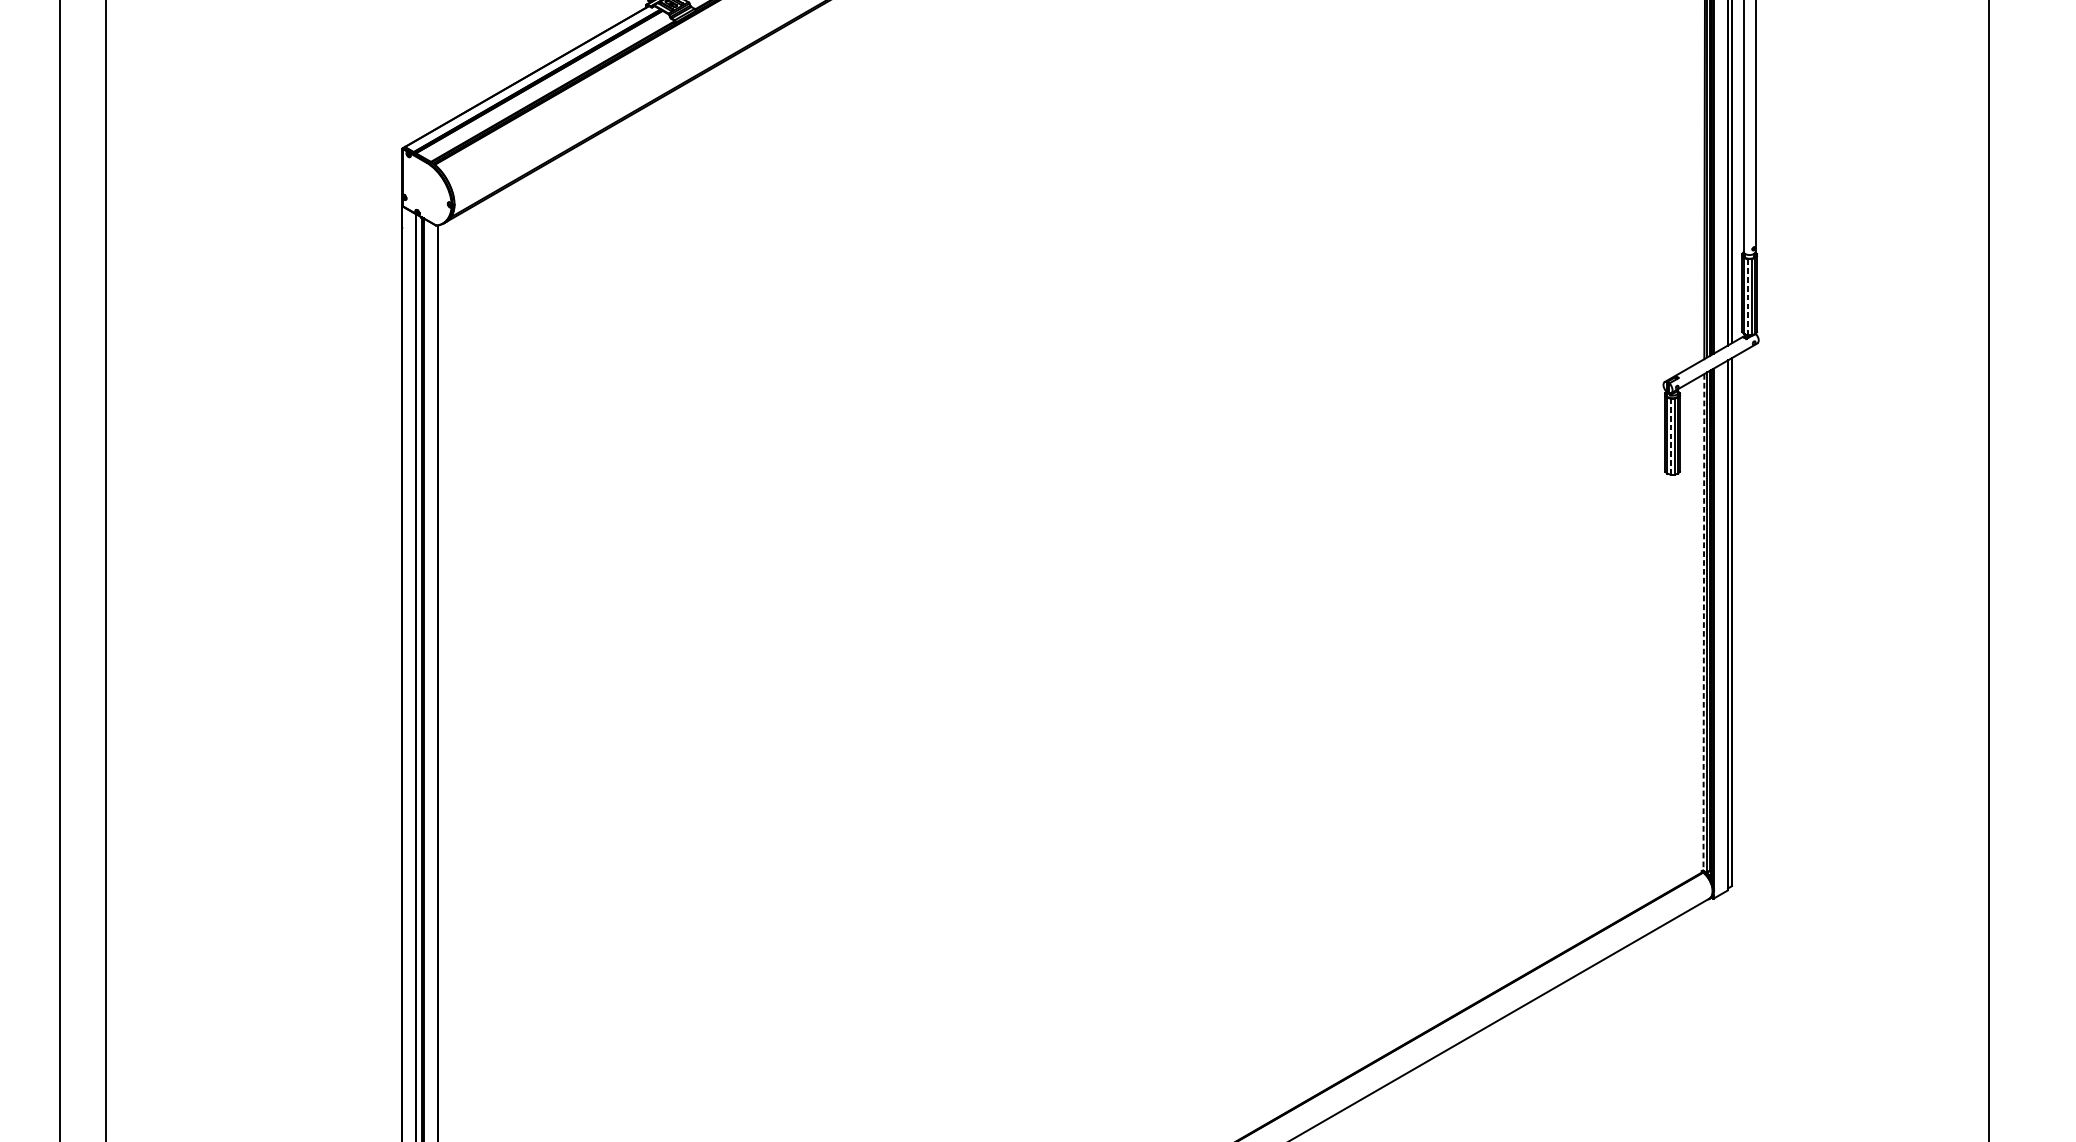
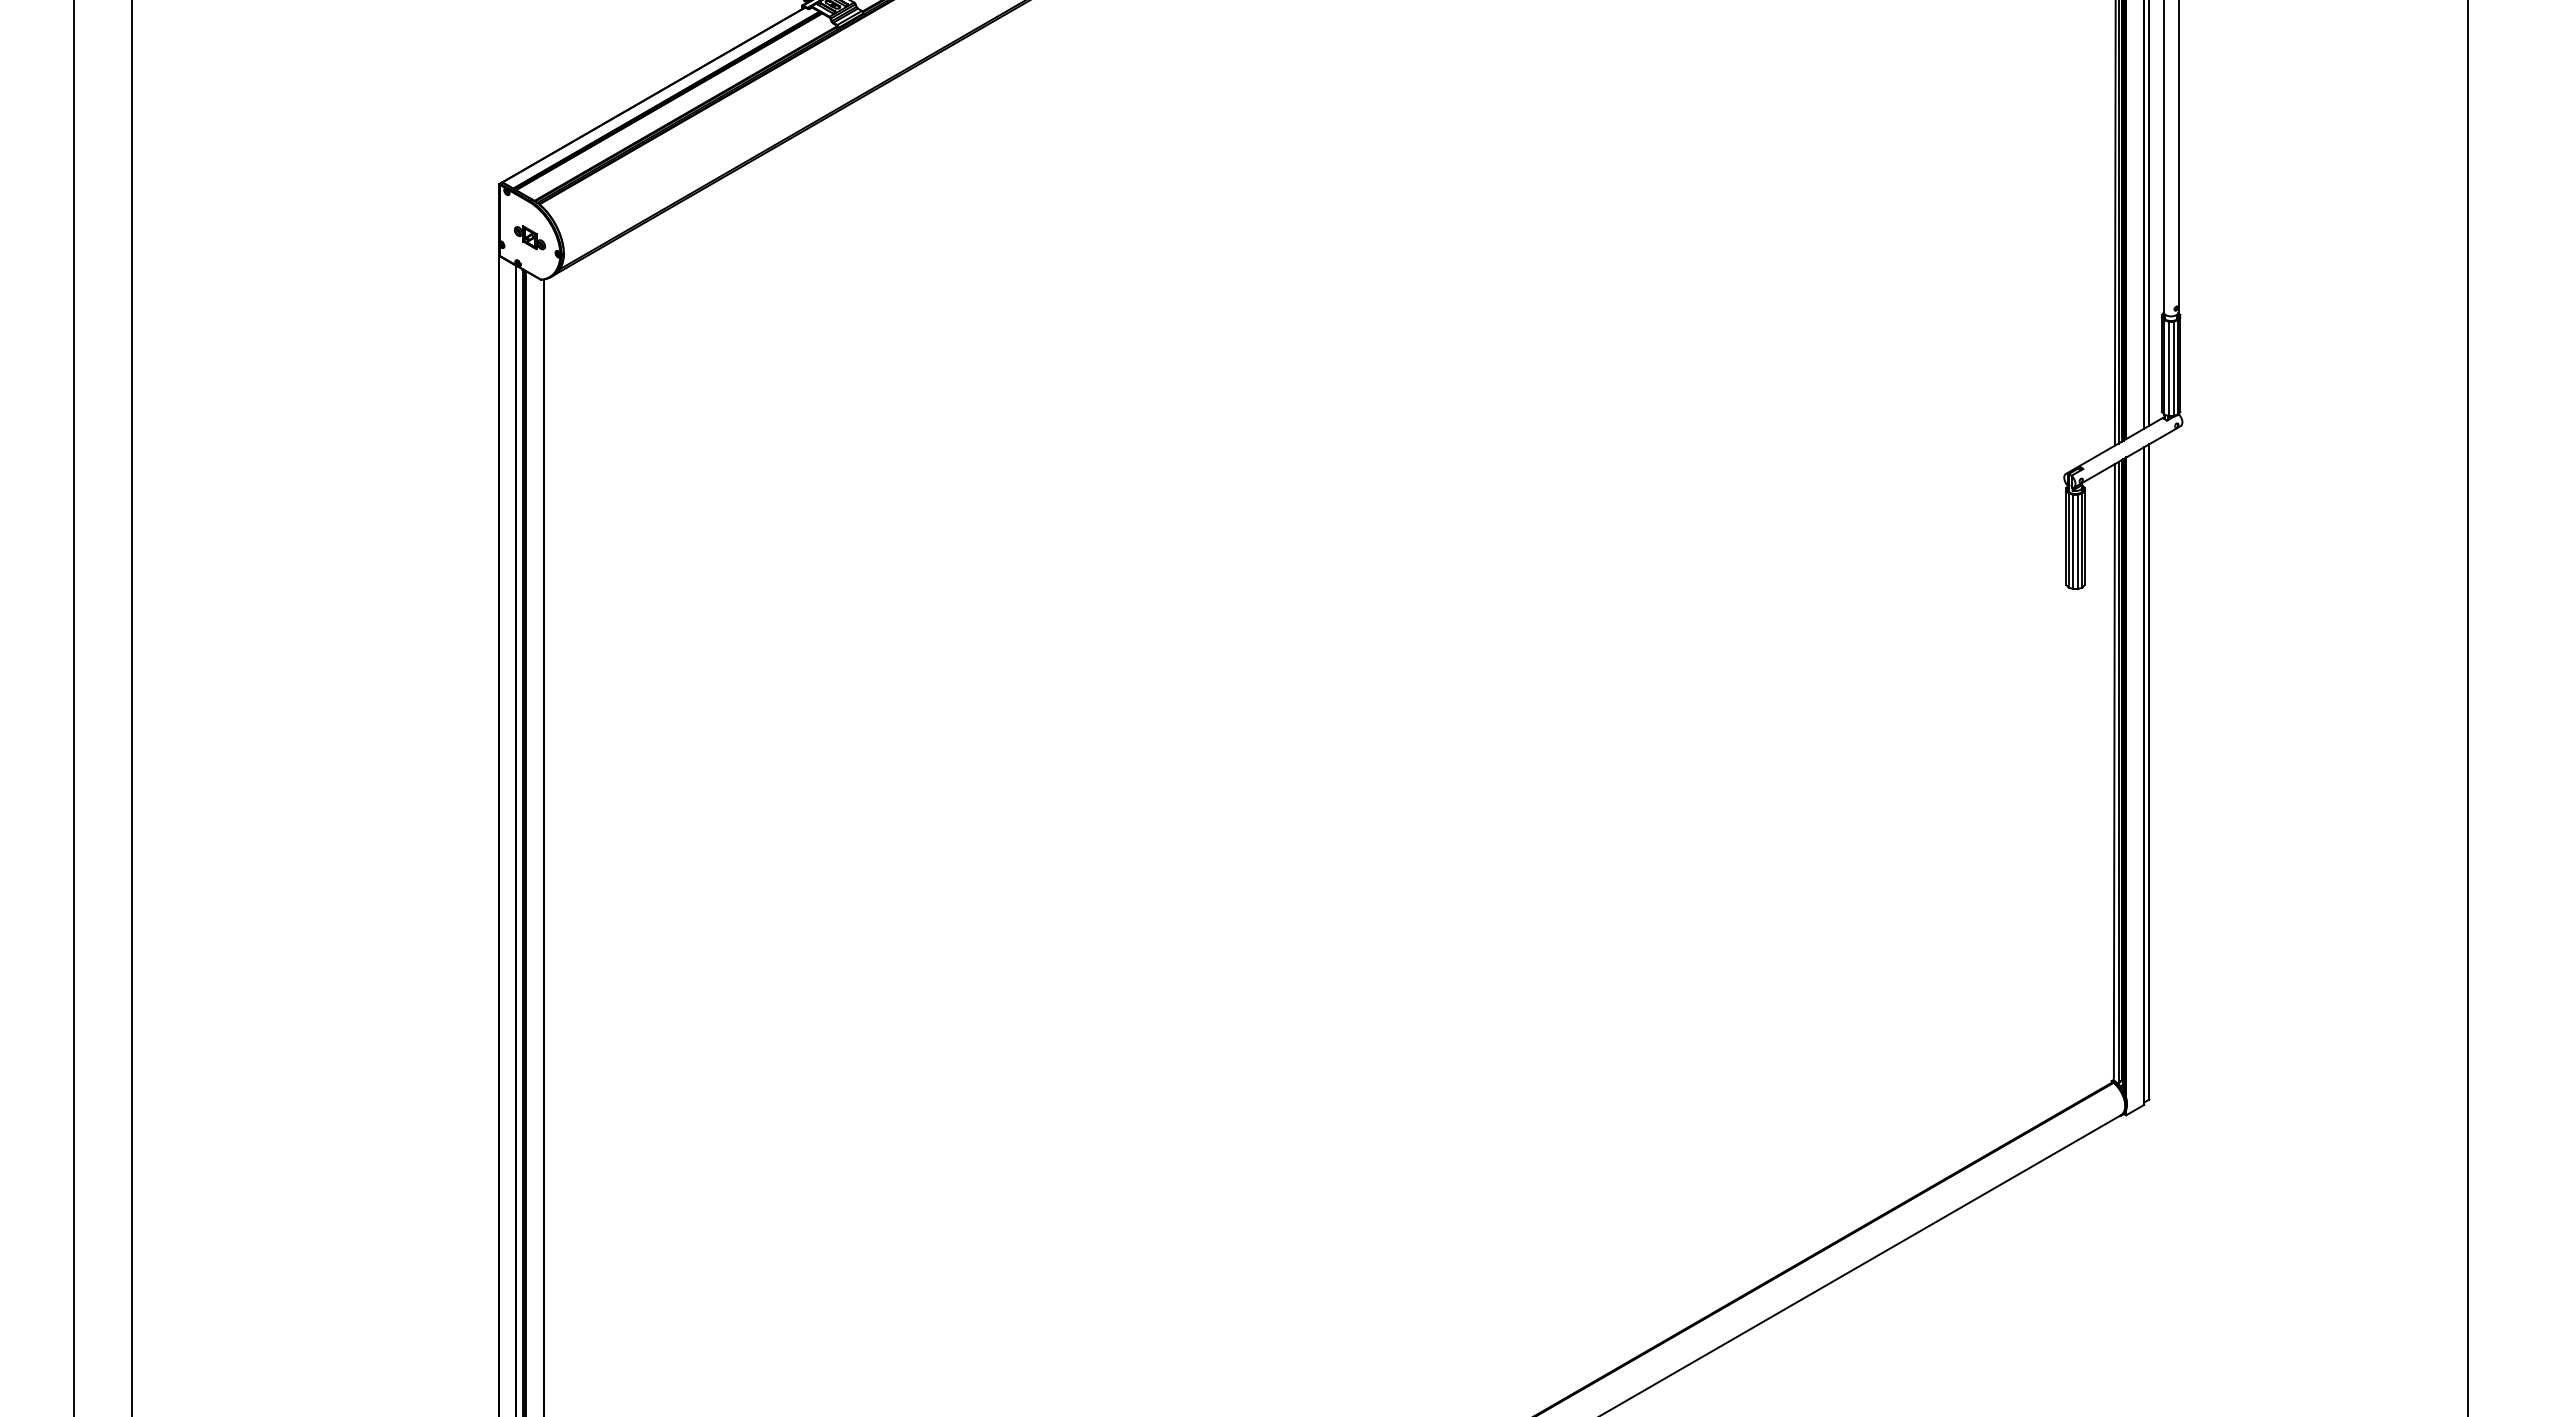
part: (427, 191) -> (530, 237), added
line: (1747, 297) -> (2168, 369), dashed -> solid
line: (1670, 436) -> (2073, 541), dashed -> solid
line: (1703, 622) -> (2114, 772), dashed -> solid

